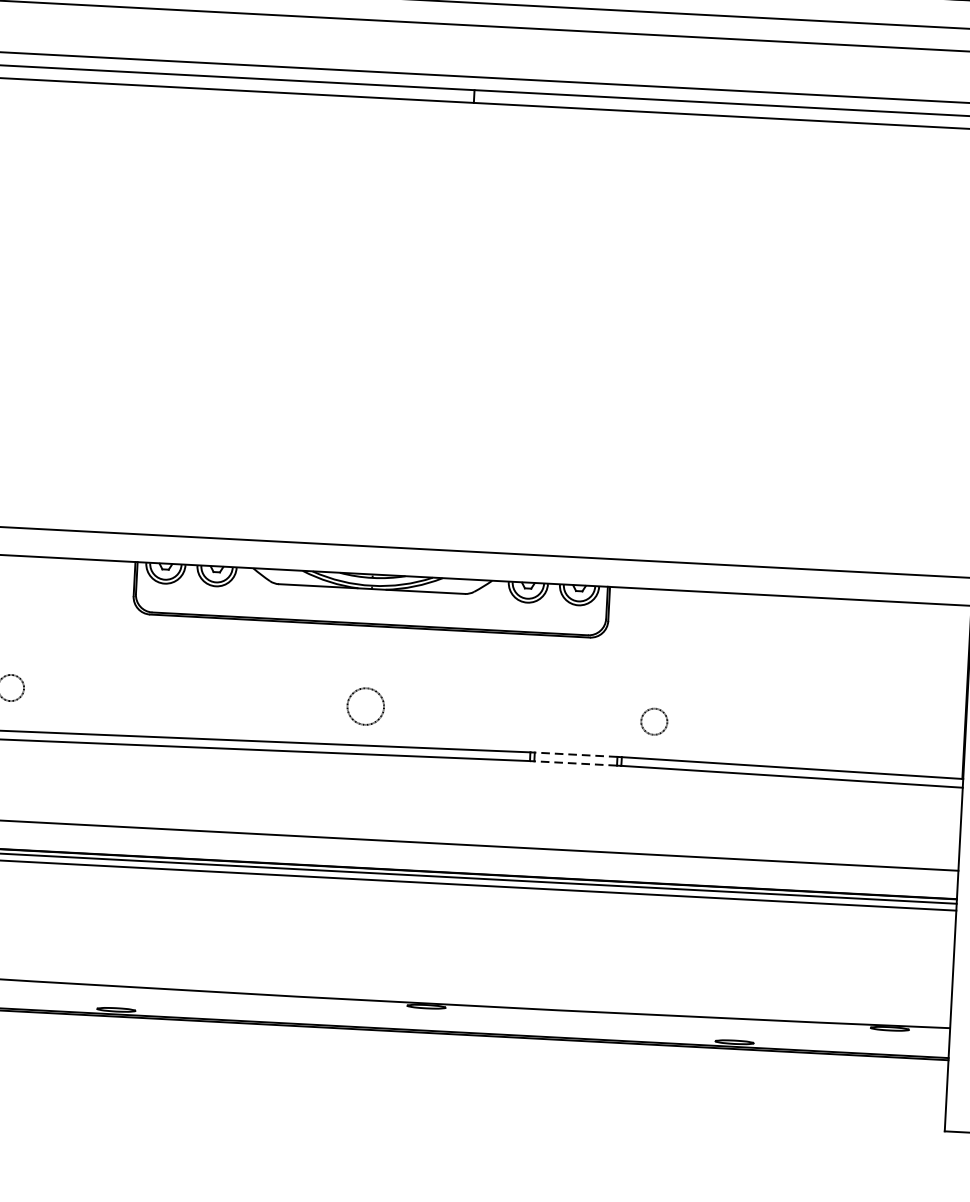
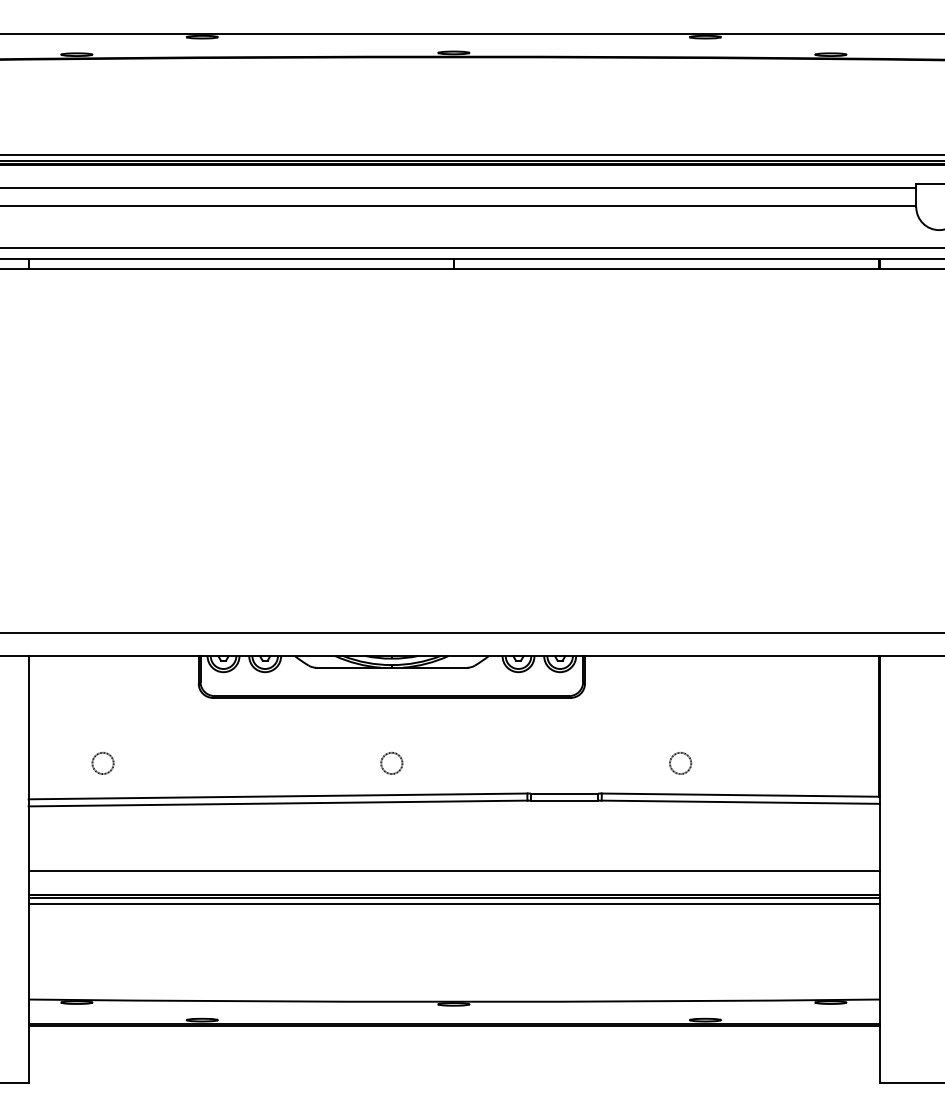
circle: (365, 706) -> (391, 763), size x0.71
circle: (654, 721) -> (680, 763), moved
line: (576, 754) -> (564, 793), dashed -> solid
line: (575, 763) -> (564, 800), dashed -> solid

